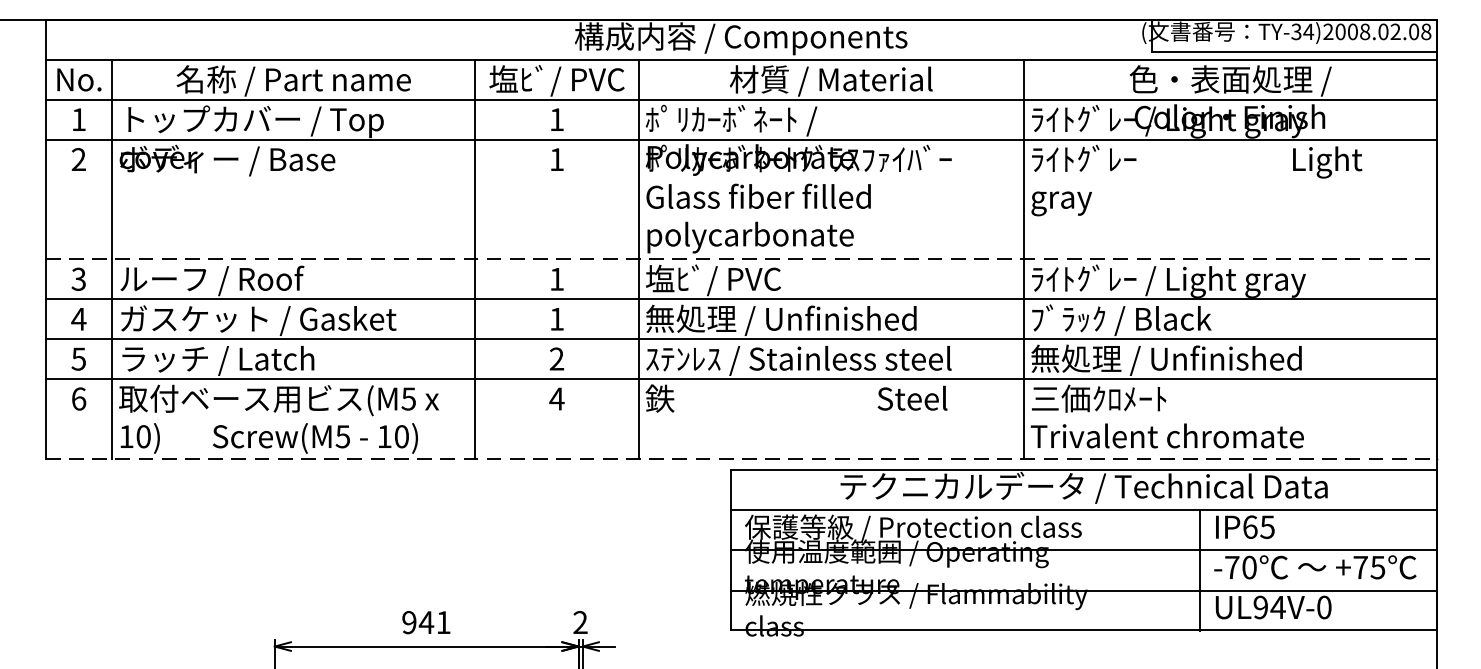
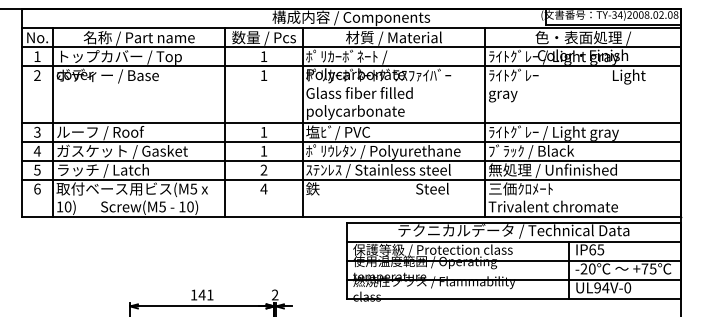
text: (555, 79) -> (263, 37), 塩ﾋﾞ/ PVC -> 数量 / Pcs
line: (741, 258) -> (351, 122), dashed -> solid
text: (809, 319) -> (383, 151), 無処理 / Unfinished -> ﾎﾟﾘｳﾚﾀﾝ / Polyurethane
line: (741, 458) -> (351, 217), dashed -> solid
text: (1231, 566) -> (583, 268), -70 -> -20
text: (408, 621) -> (193, 294), 941 -> 141

